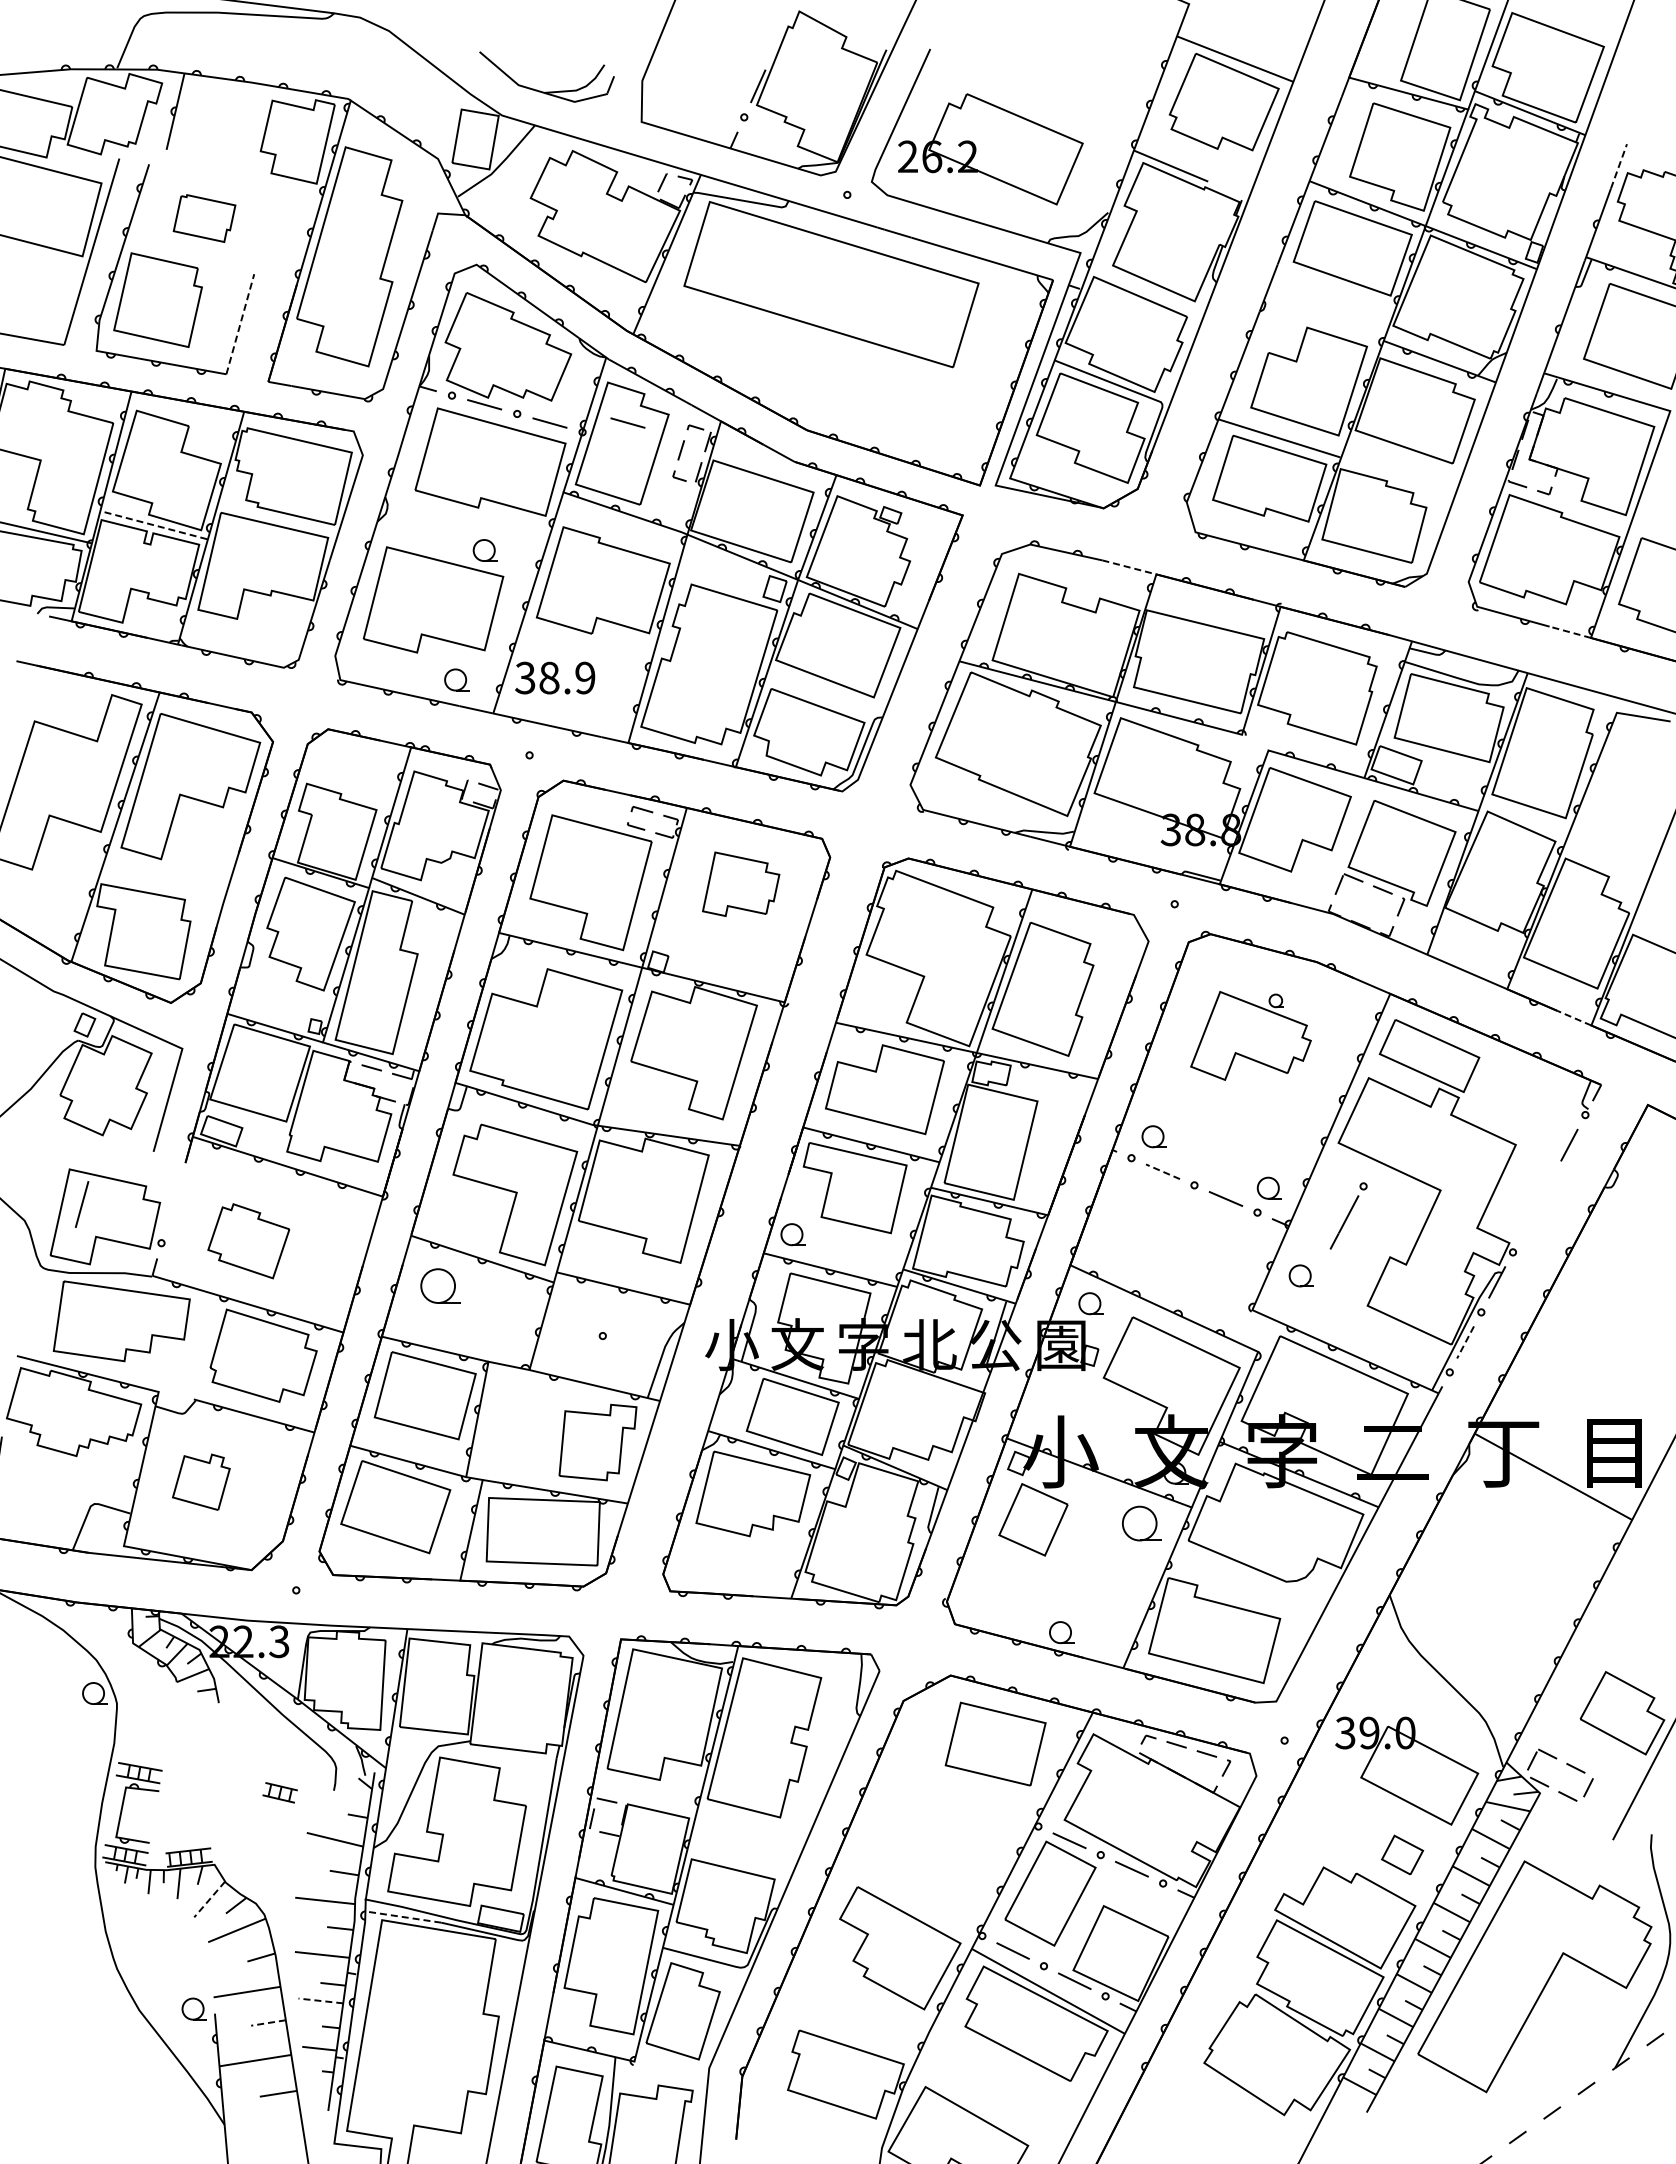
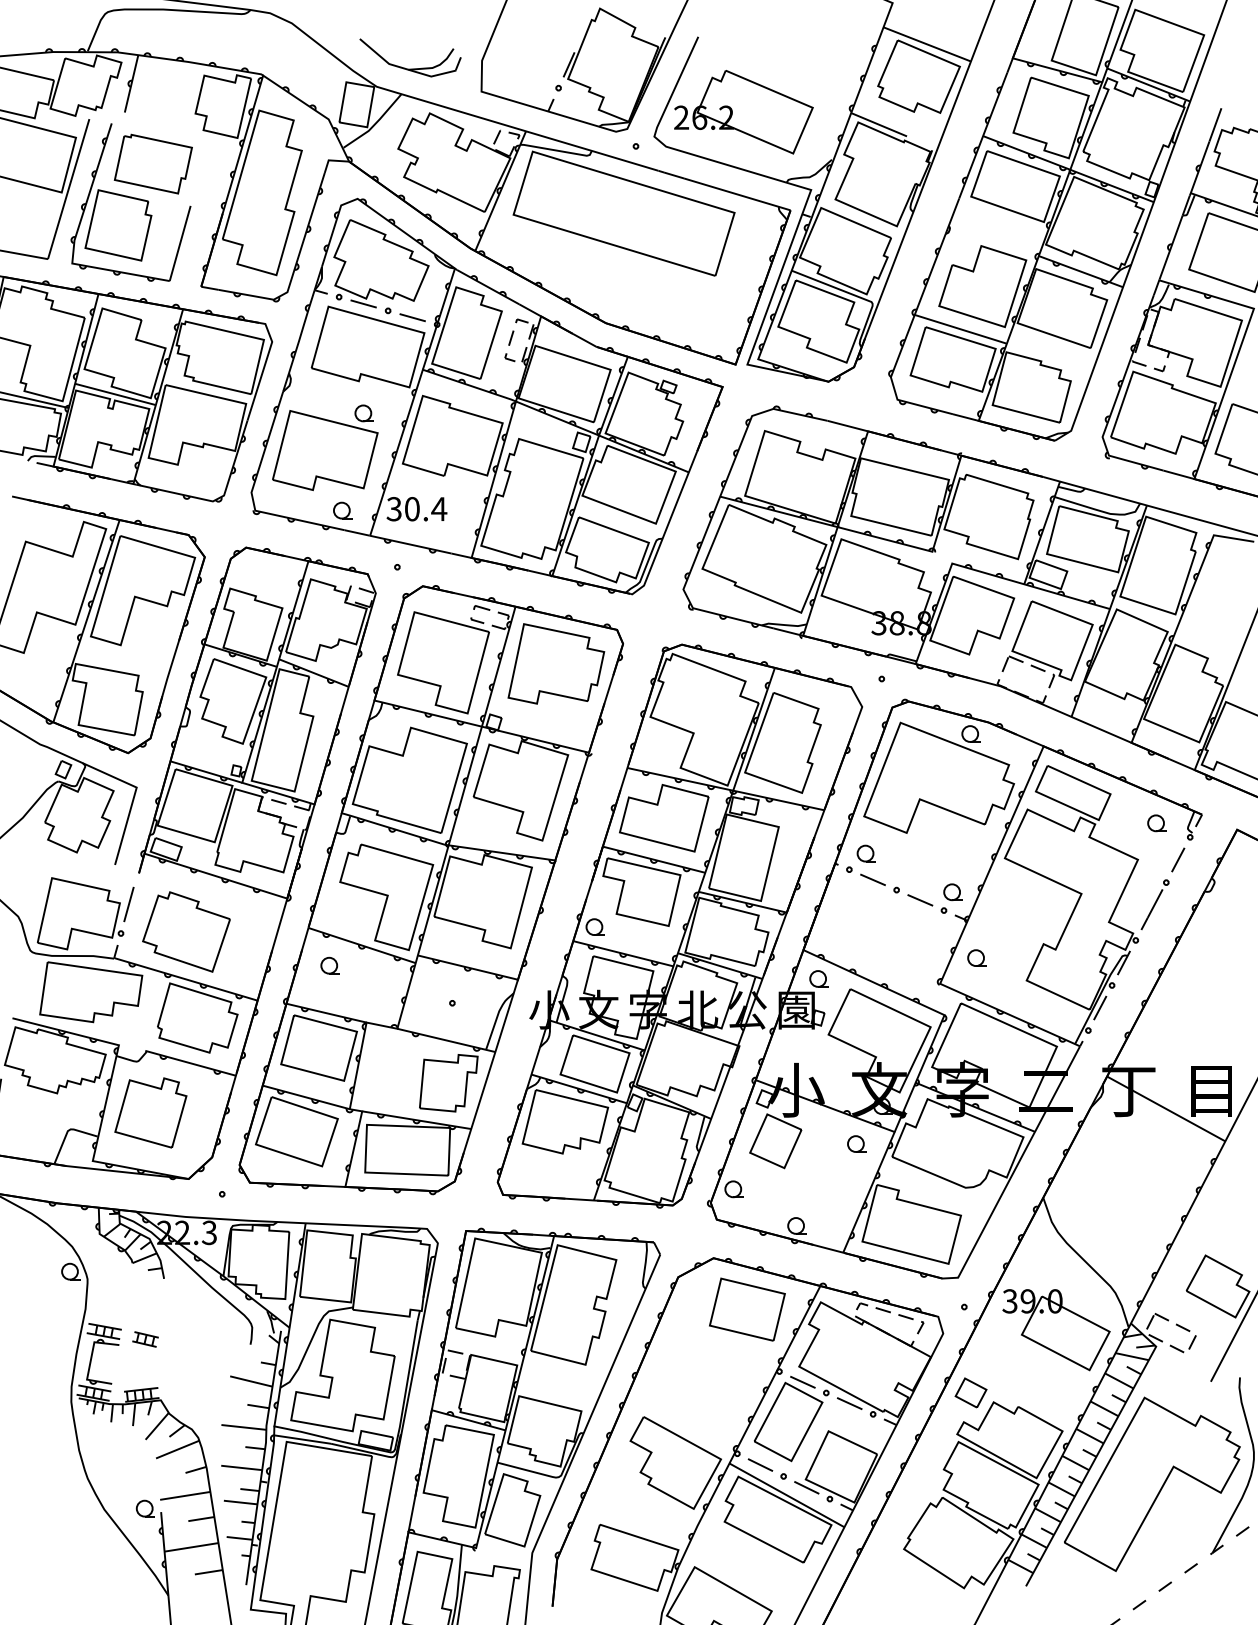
line: (1619, 165) -> (1215, 124), dashed -> solid
part: (204, 218) -> (153, 164), size x1.67
line: (240, 324) -> (180, 243), dashed -> solid
line: (627, 422) -> (470, 317), removed
line: (153, 525) -> (115, 394), dashed -> solid
line: (1129, 567) -> (847, 426), dashed -> solid
line: (1569, 632) -> (1178, 474), dashed -> solid
text: (567, 677) -> (425, 508), 38.9 -> 30.4
part: (740, 884) -> (555, 664), size x1.67
line: (1573, 1018) -> (1181, 764), dashed -> solid
part: (1250, 1035) -> (938, 777), size x1.67
part: (1540, 1096) -> (1156, 823), added
line: (1162, 1171) -> (872, 879), dashed -> solid
line: (81, 1204) -> (128, 904), moved
part: (1348, 1215) -> (1155, 904), moved
part: (248, 1241) -> (186, 932), size x1.43
part: (439, 1285) -> (329, 965), size x0.62
line: (1465, 1342) -> (1100, 1008), dashed -> solid
part: (201, 1482) -> (151, 1113), size x1.67
part: (1140, 1523) -> (856, 1144), size x0.62
part: (977, 1583) -> (733, 1189), added
part: (279, 1792) -> (145, 1339), moved
part: (1402, 1854) -> (971, 1392), moved
line: (209, 1899) -> (157, 1426), dashed -> solid
line: (402, 1917) -> (301, 1439), dashed -> solid
line: (320, 2000) -> (240, 1502), dashed -> solid
line: (268, 2022) -> (201, 1518), dashed -> solid

